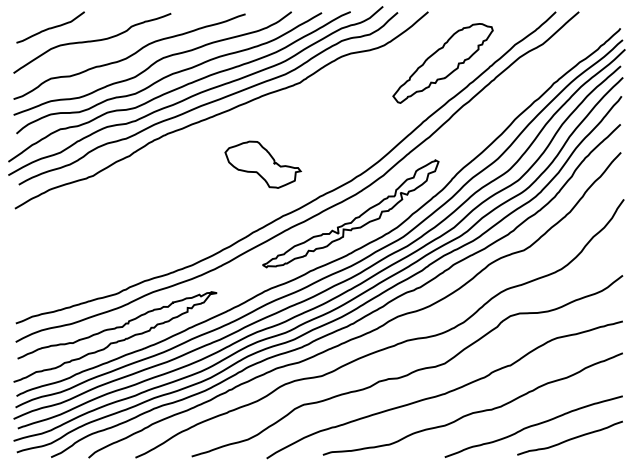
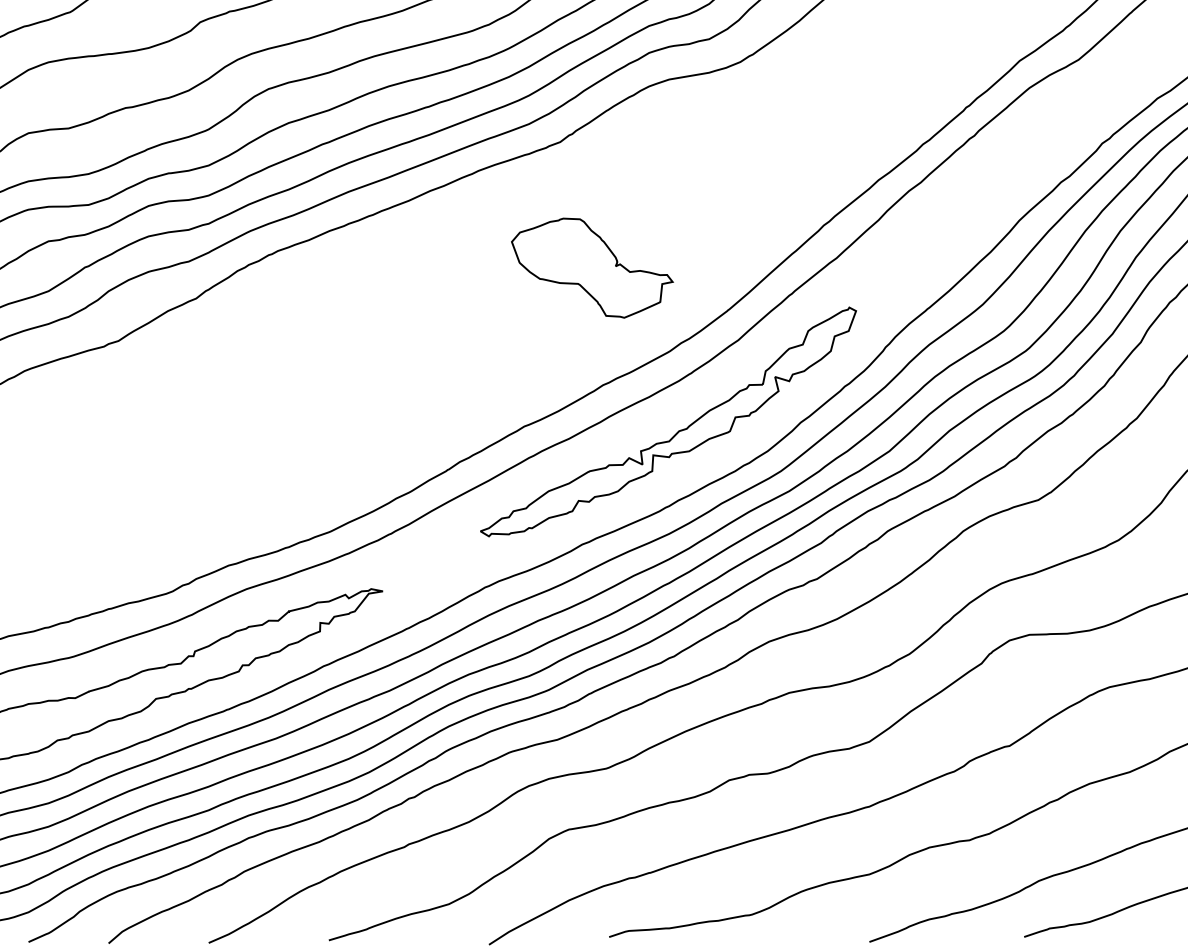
part: (442, 63) -> (864, 100), removed
part: (263, 164) -> (593, 267), moved

